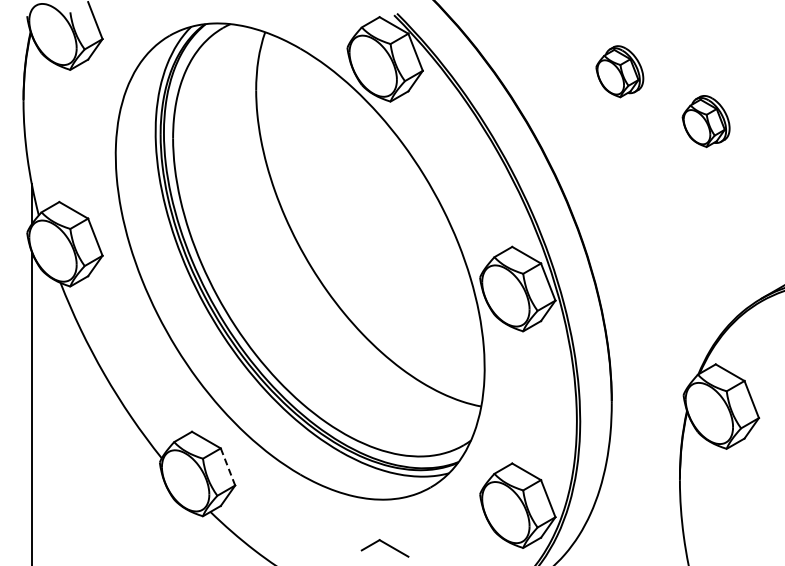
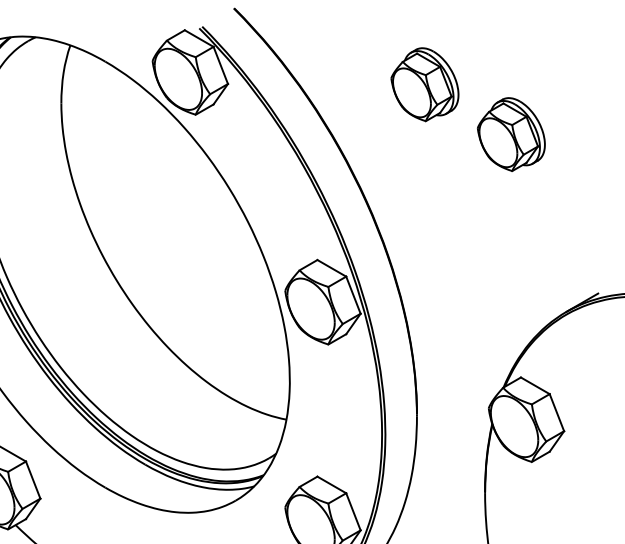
part: (619, 71) -> (424, 84), size x1.43
part: (705, 121) -> (510, 134), size x1.43
line: (228, 466) -> (33, 479), dashed -> solid

